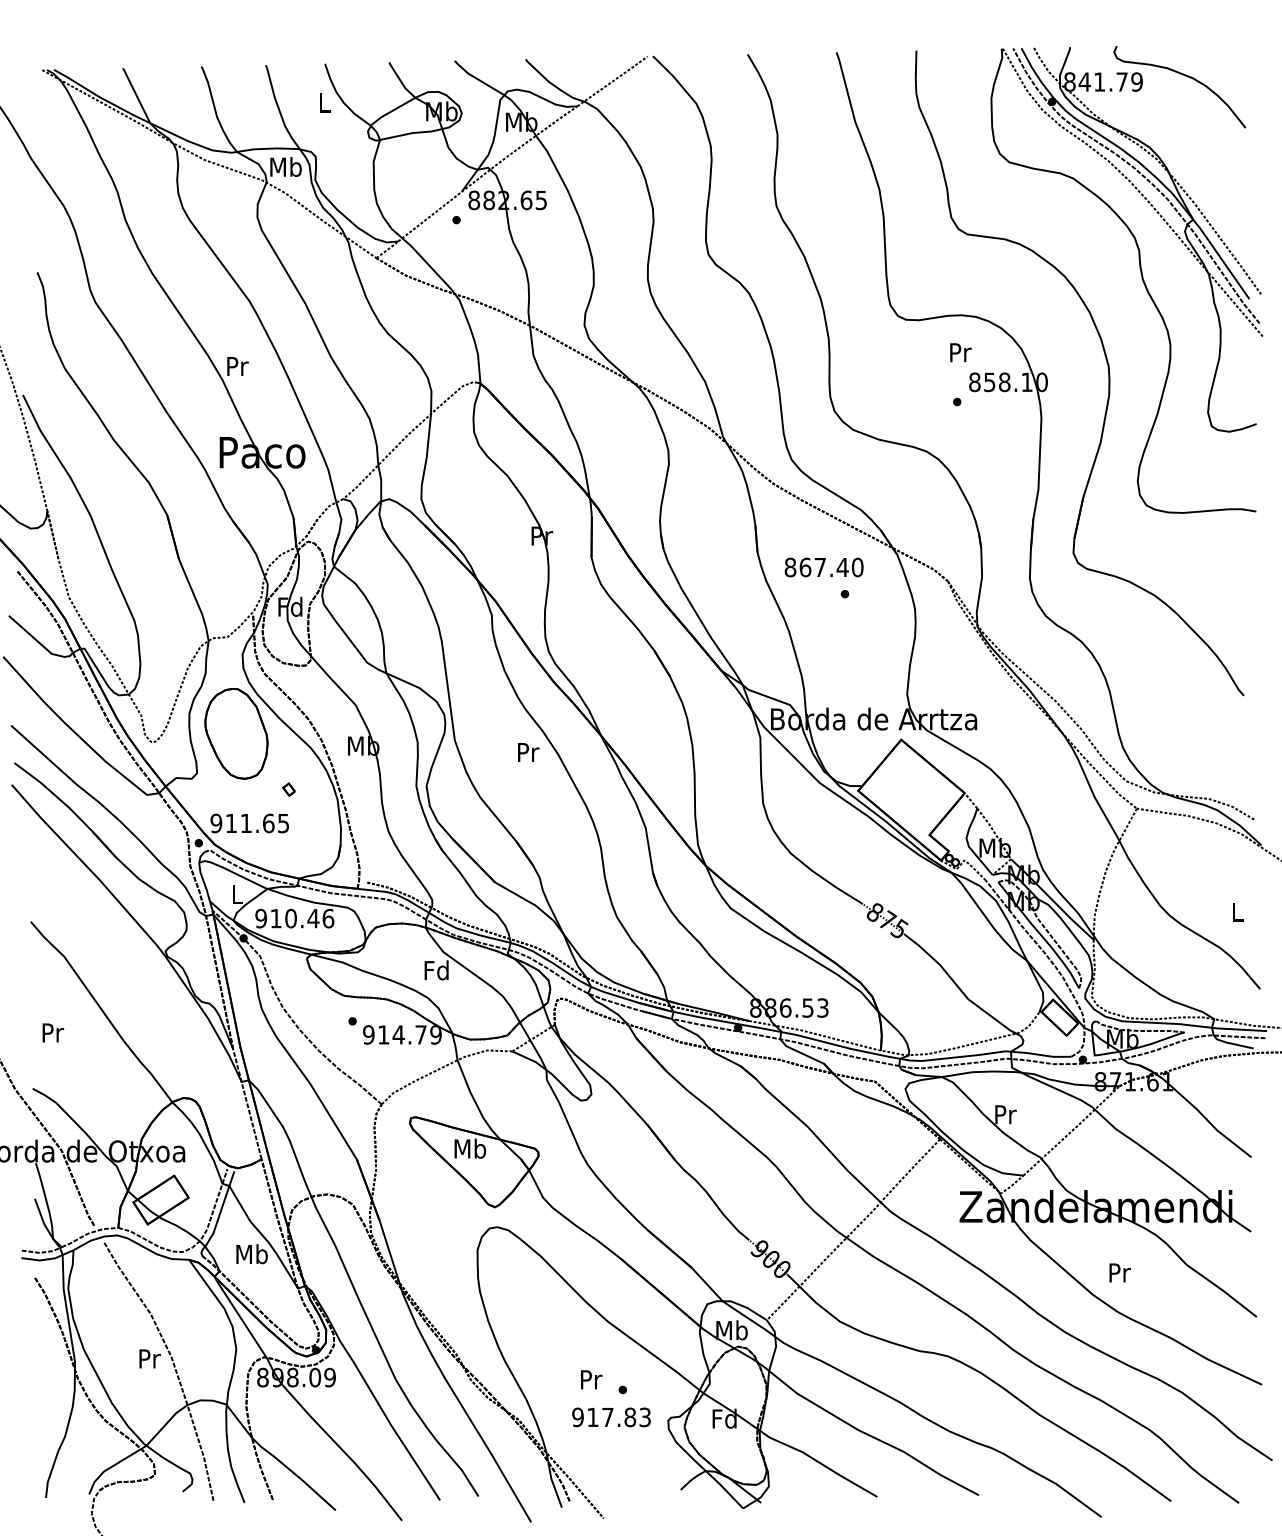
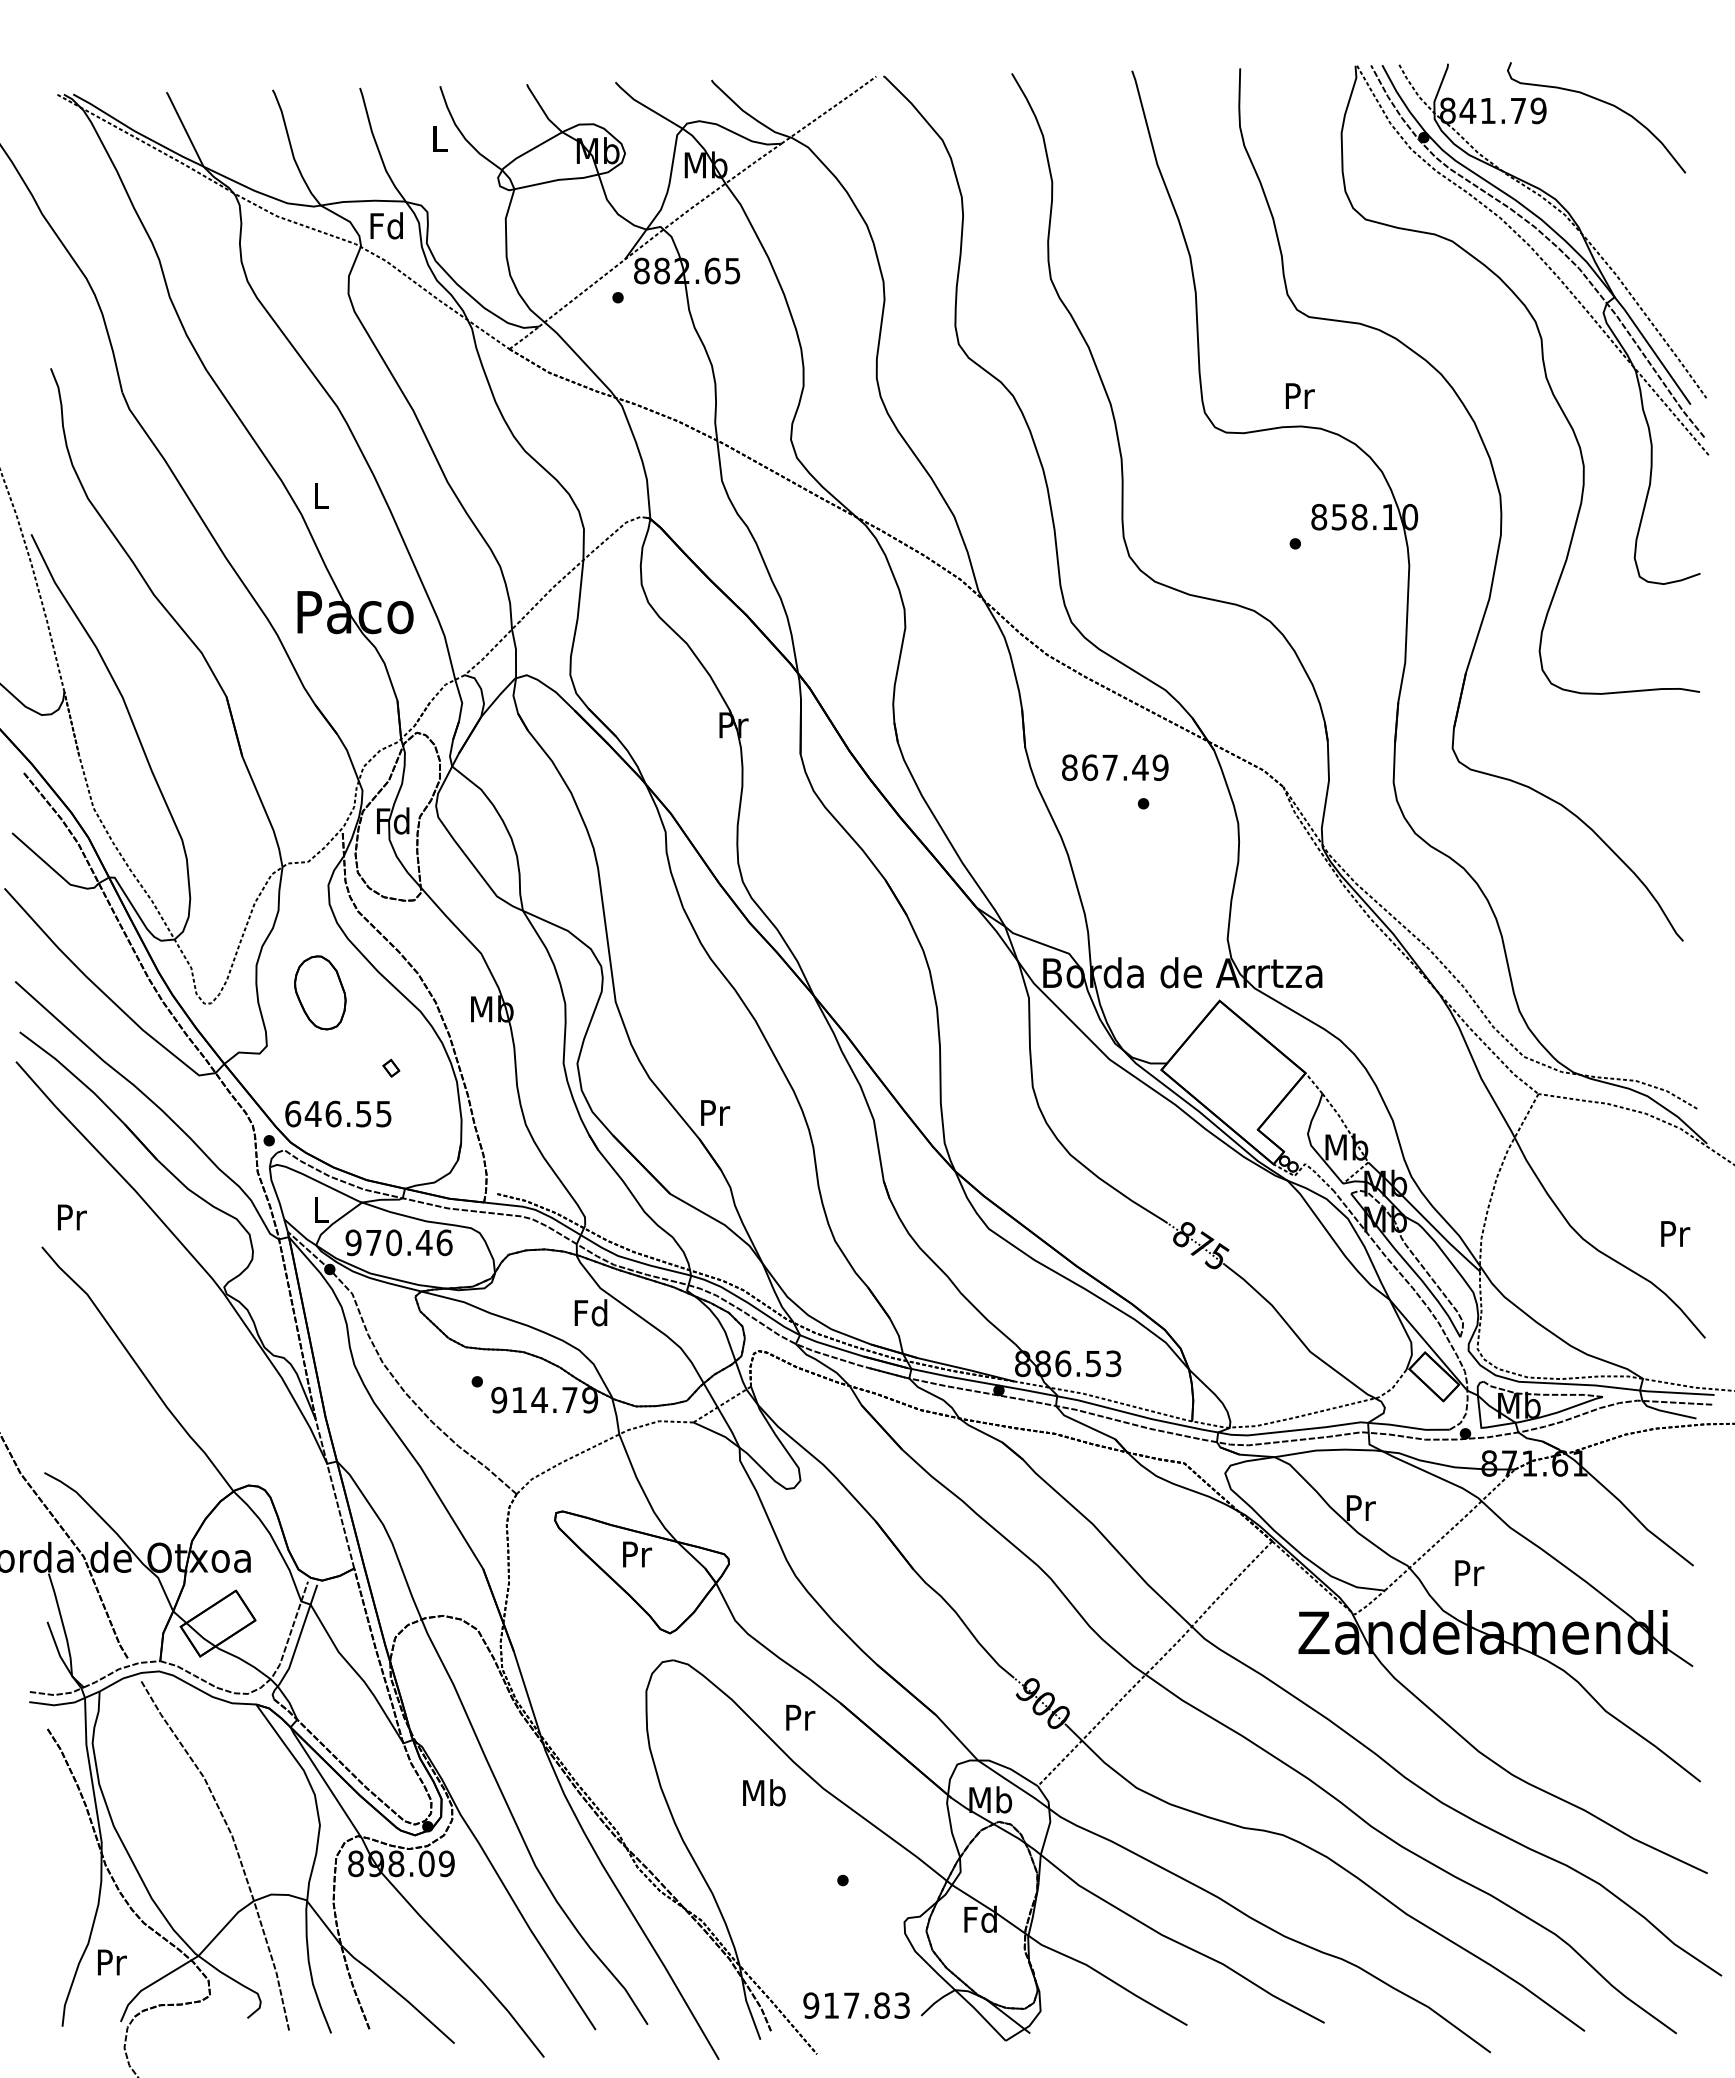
text: (286, 166) -> (387, 225), Mb -> Fd
text: (960, 352) -> (1299, 395), moved
text: (237, 366) -> (321, 495), Pr -> L
text: (857, 567) -> (1160, 767), 867.40 -> 867.49
part: (236, 733) -> (320, 992), size x0.6
text: (528, 752) -> (715, 1112), moved
text: (242, 823) -> (328, 1113), 911.65 -> 646.55
text: (1238, 911) -> (1675, 1233), L -> Pr
text: (275, 918) -> (373, 1242), 910.46 -> 970.46
text: (53, 1032) -> (72, 1217), moved
text: (470, 1148) -> (636, 1553), Mb -> Pr
text: (252, 1253) -> (764, 1792), moved
text: (1119, 1272) -> (1469, 1572), moved
text: (150, 1358) -> (112, 1962), moved
text: (591, 1379) -> (800, 1717), moved
text: (611, 1417) -> (856, 2005), moved

